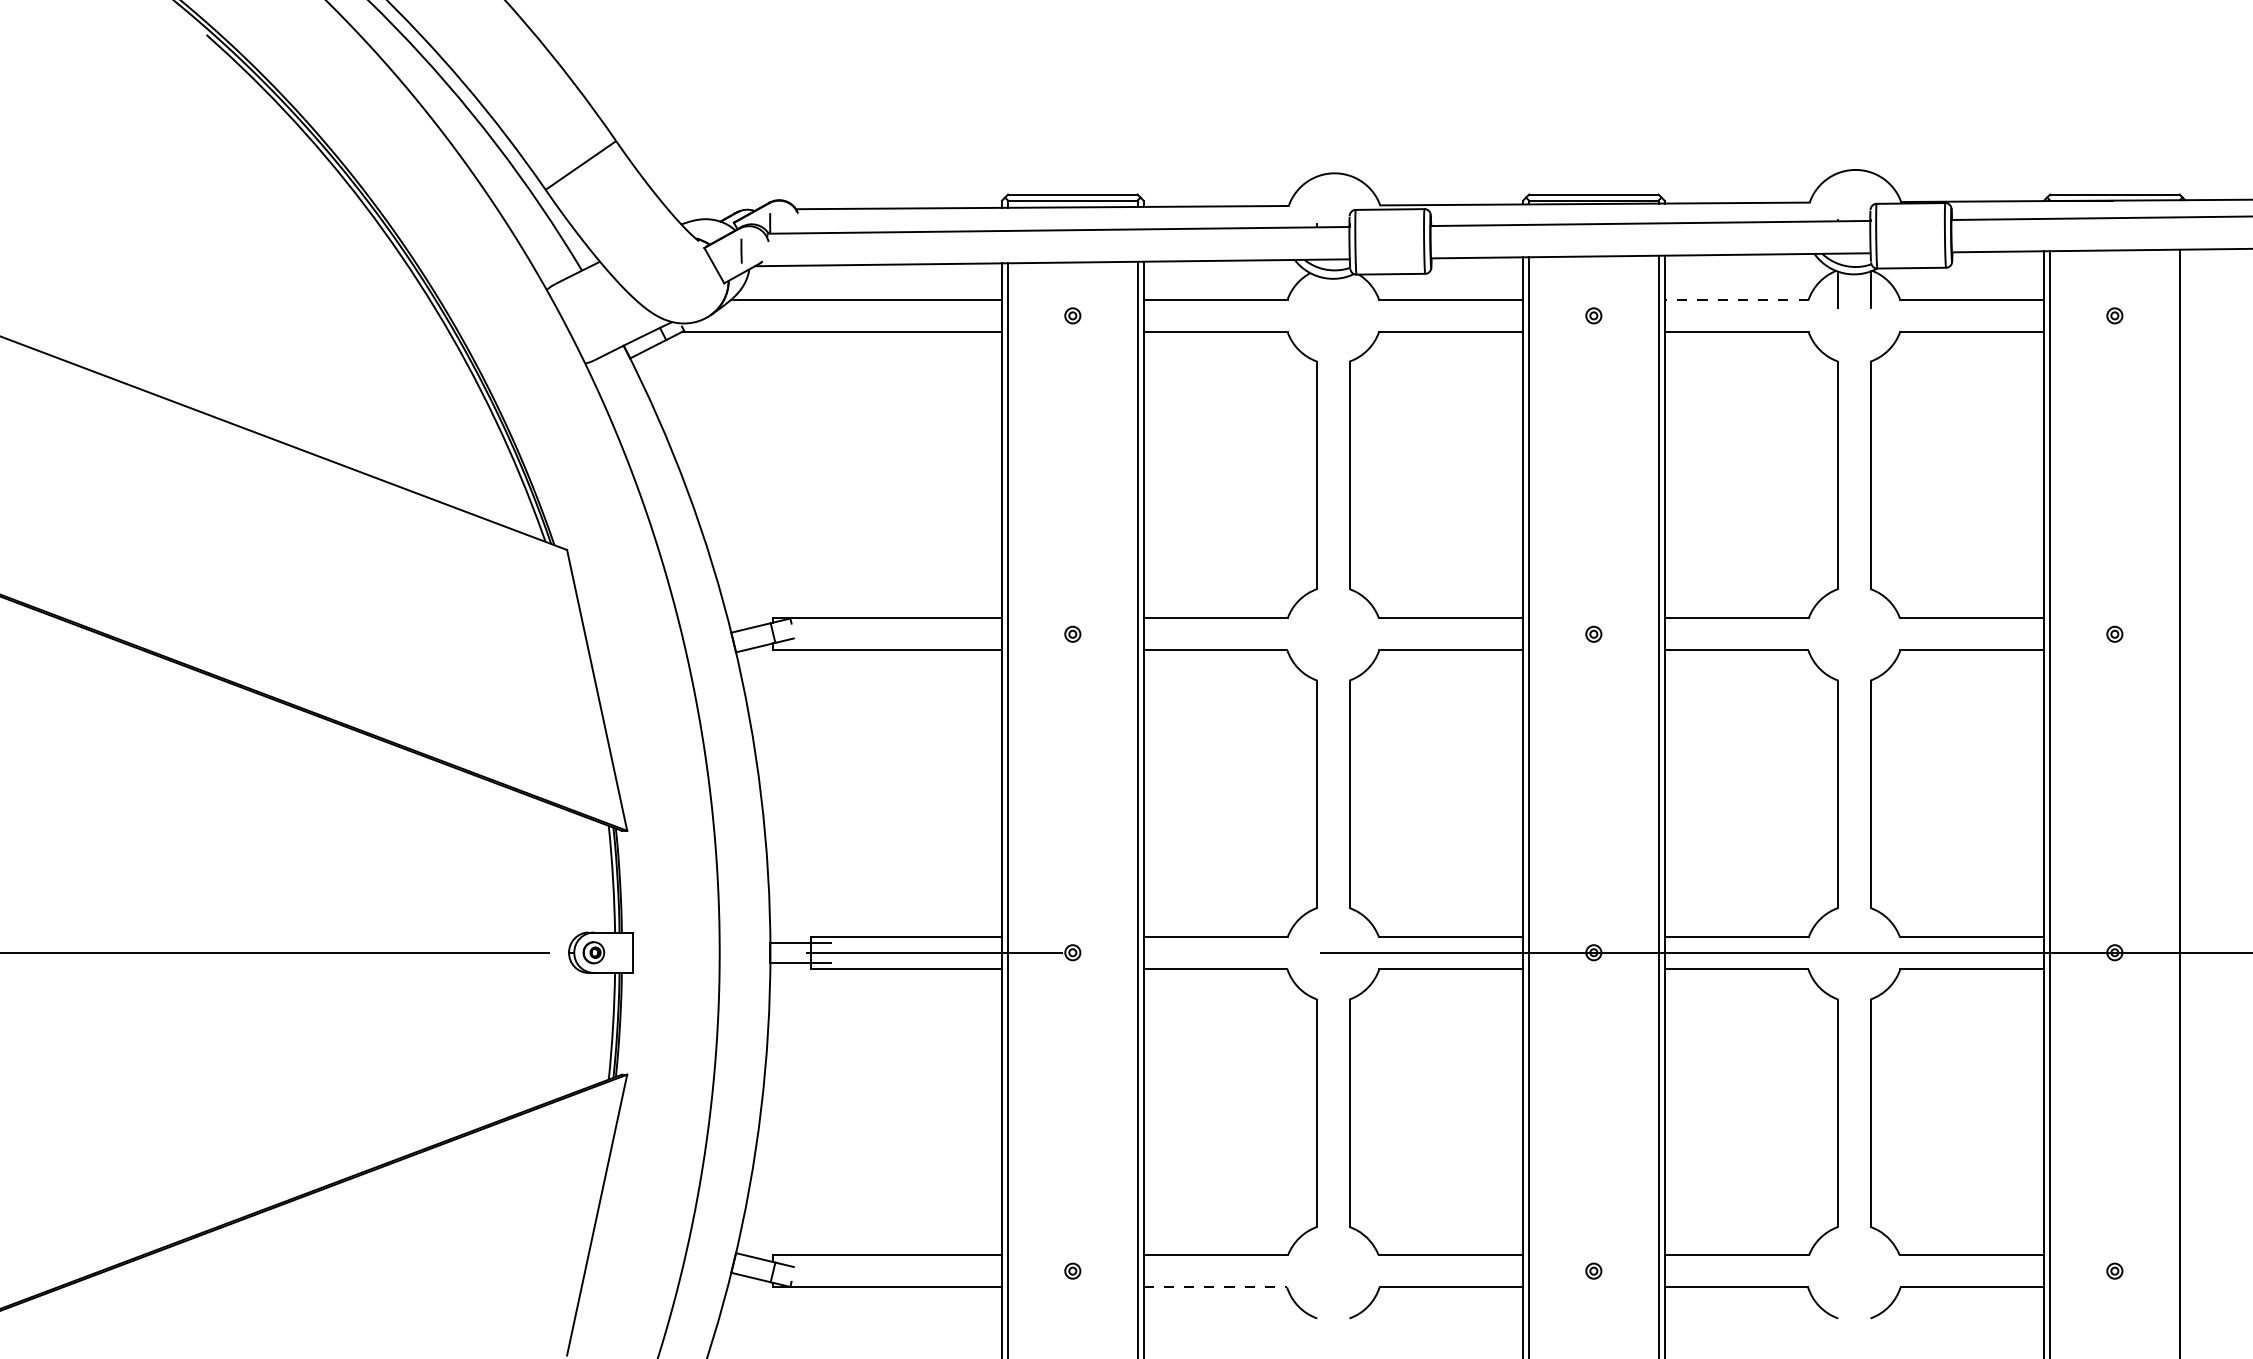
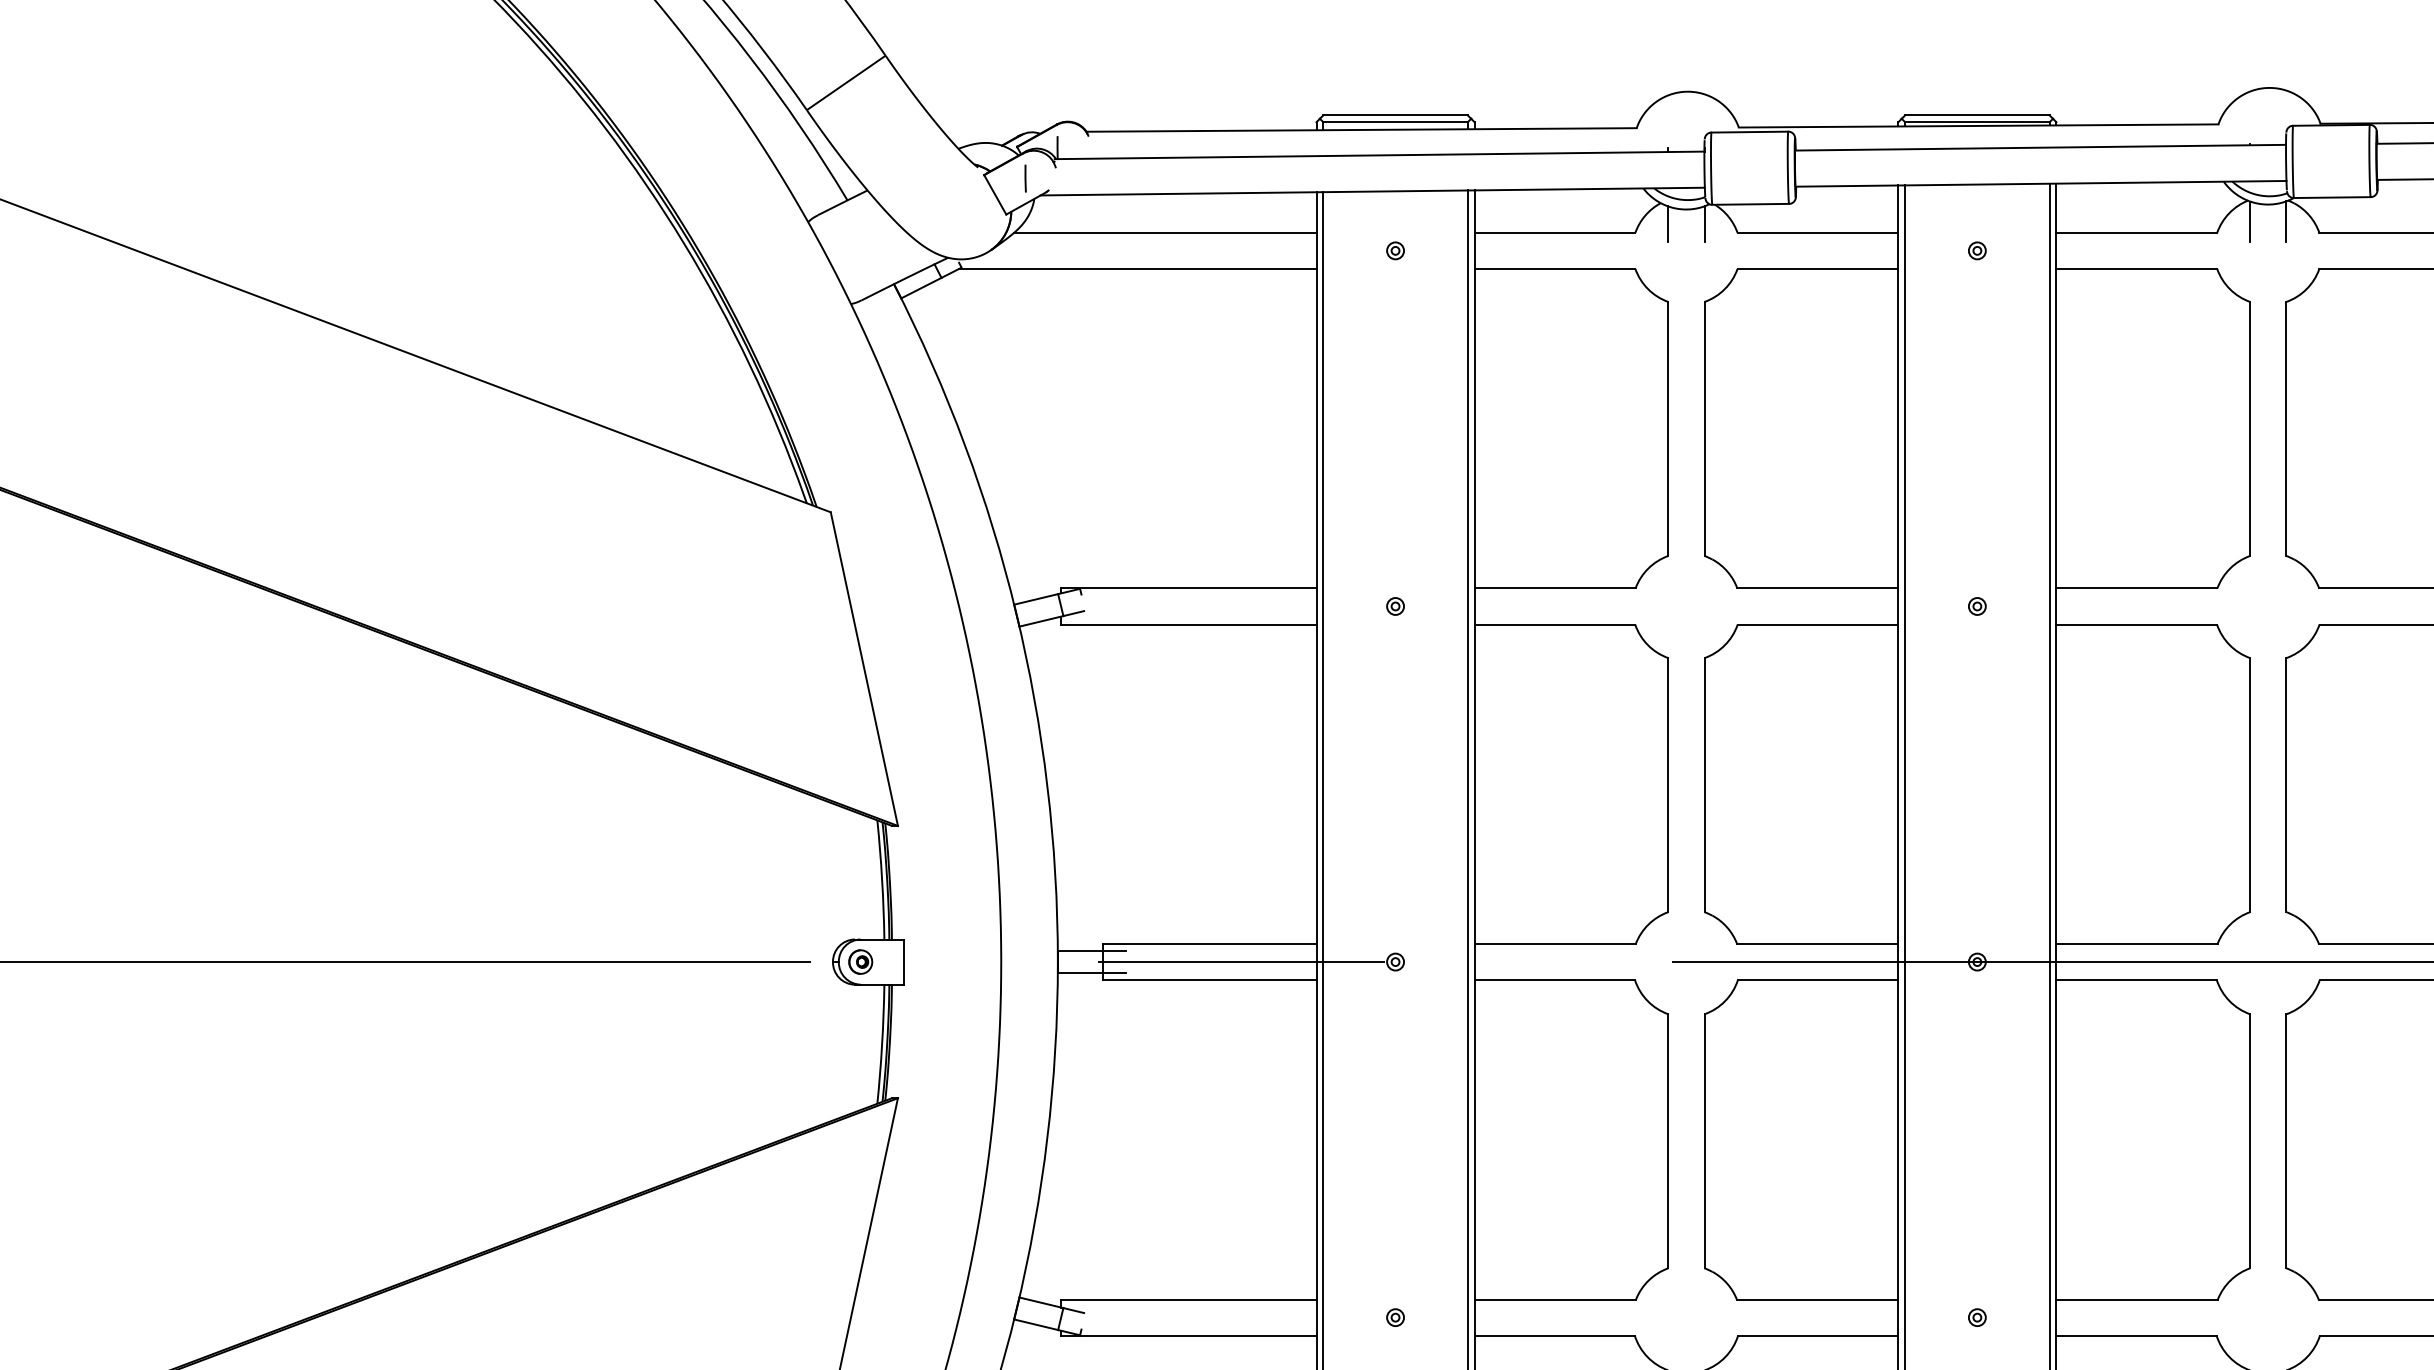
line: (1317, 291) -> (1668, 223), added
line: (1349, 291) -> (1704, 223), added
line: (1736, 299) -> (2136, 232), dashed -> solid
line: (1215, 1287) -> (1554, 1335), dashed -> solid

